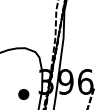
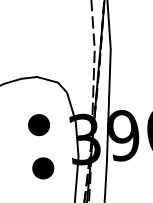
part: (23, 72) -> (38, 125), added

